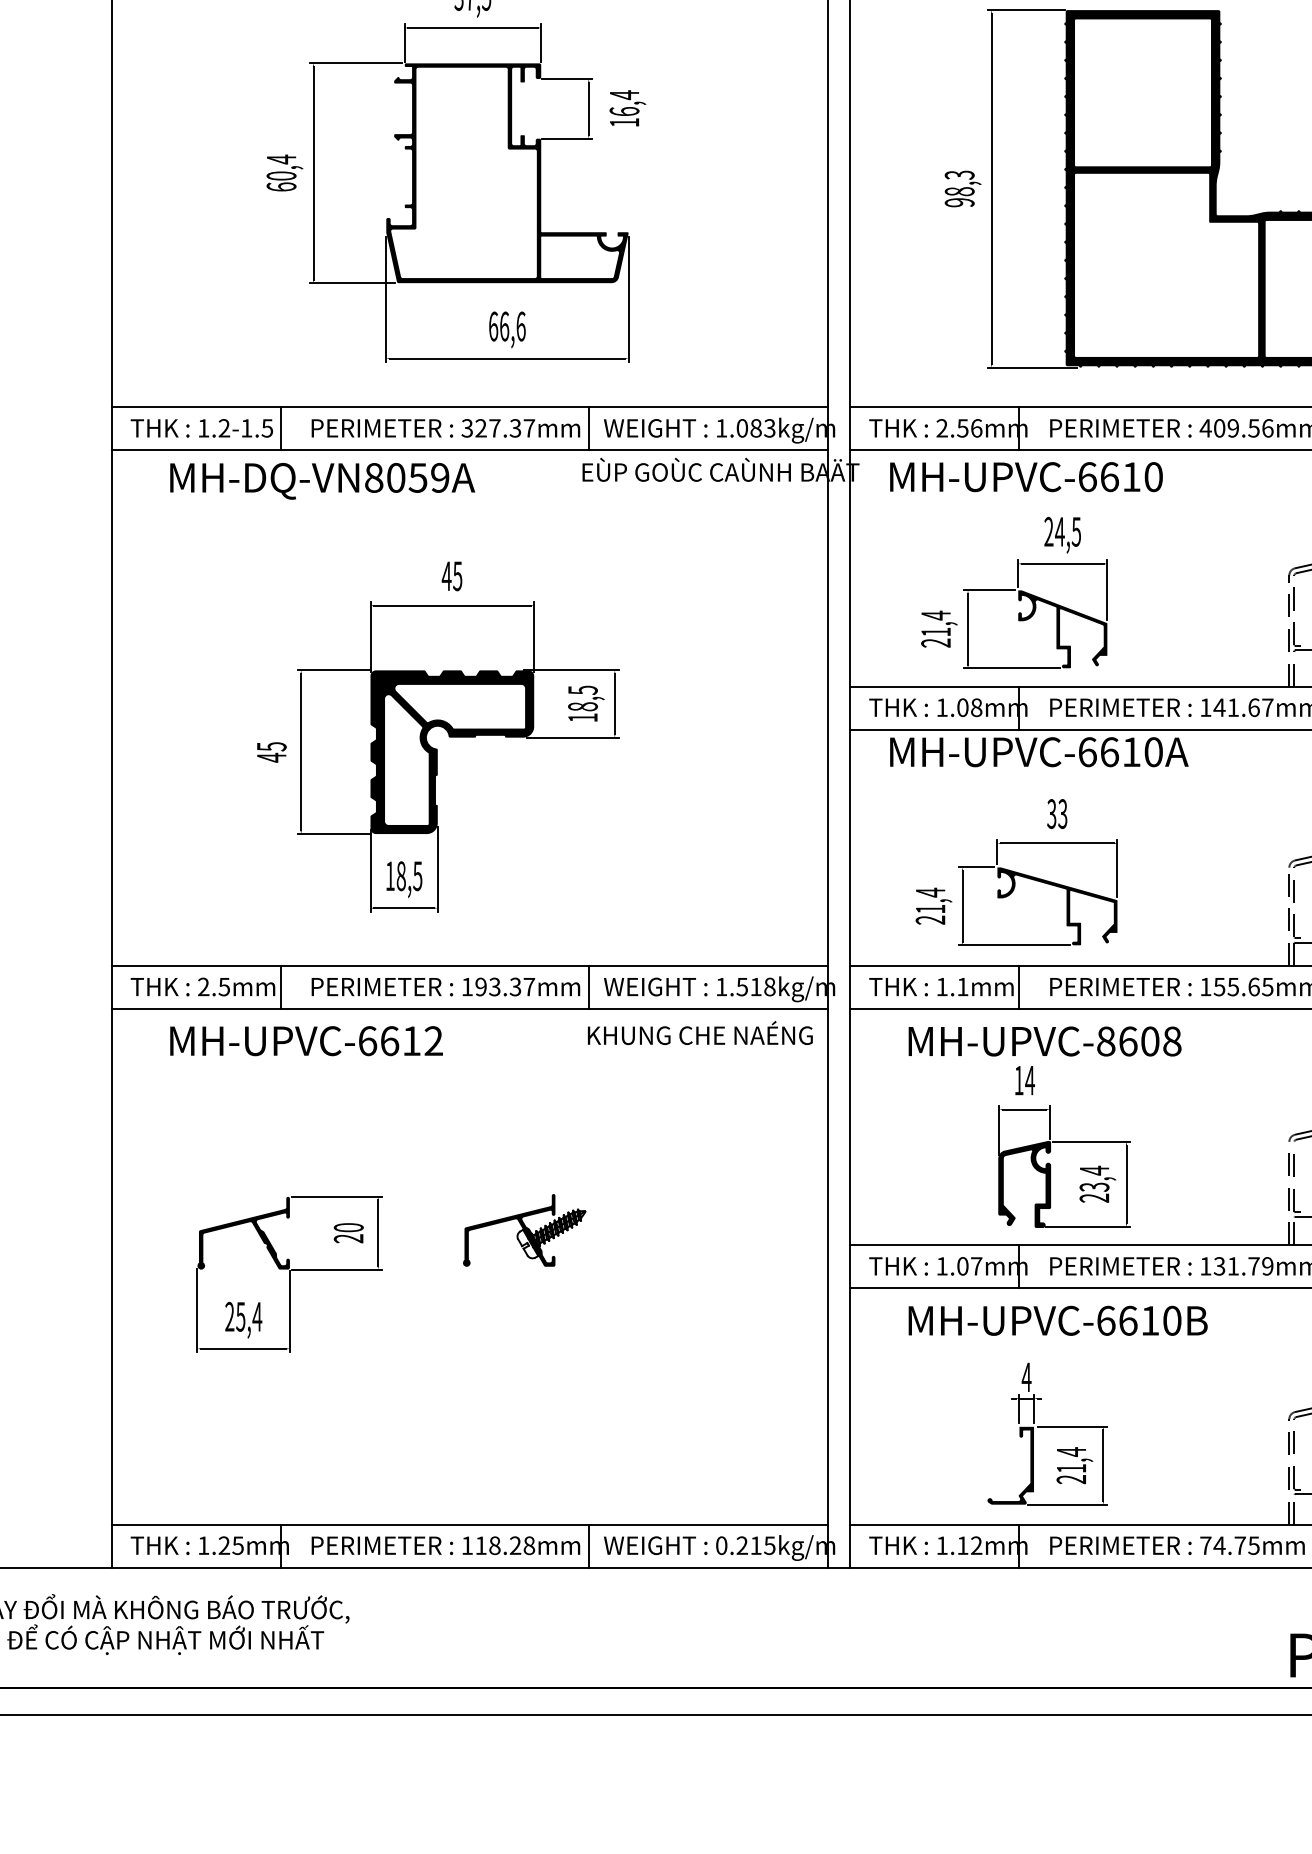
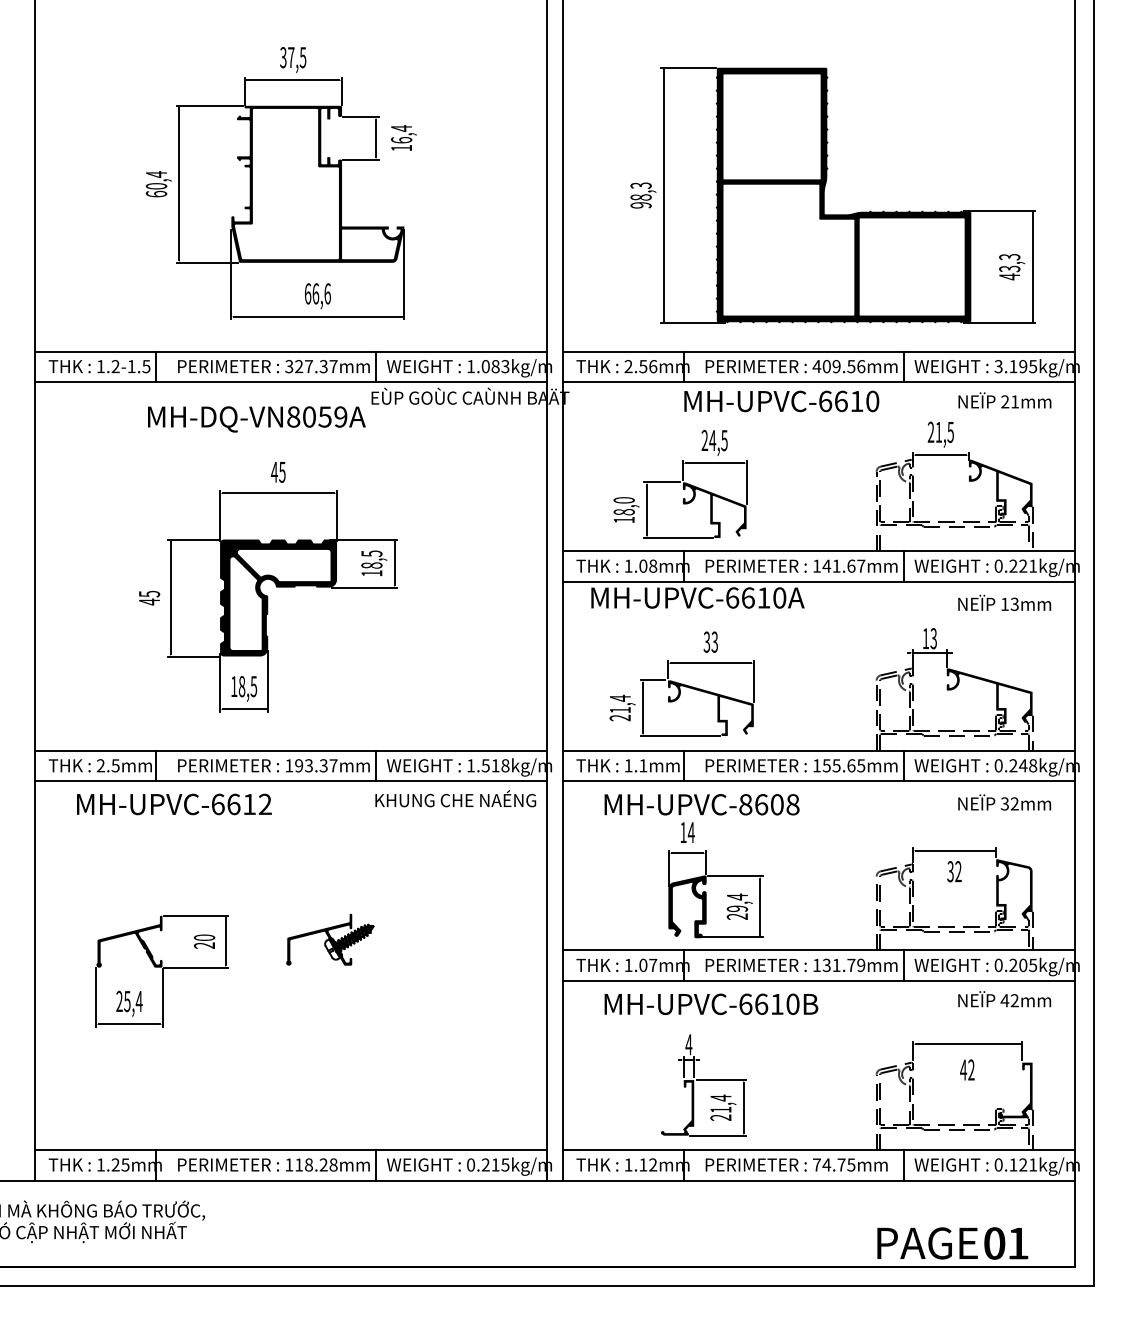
text: (1026, 477) -> (781, 401), moved
text: (322, 481) -> (256, 419), moved
text: (935, 628) -> (623, 509), 21,4 -> 18,0
text: (1094, 1186) -> (737, 908), 23,4 -> 29,4

